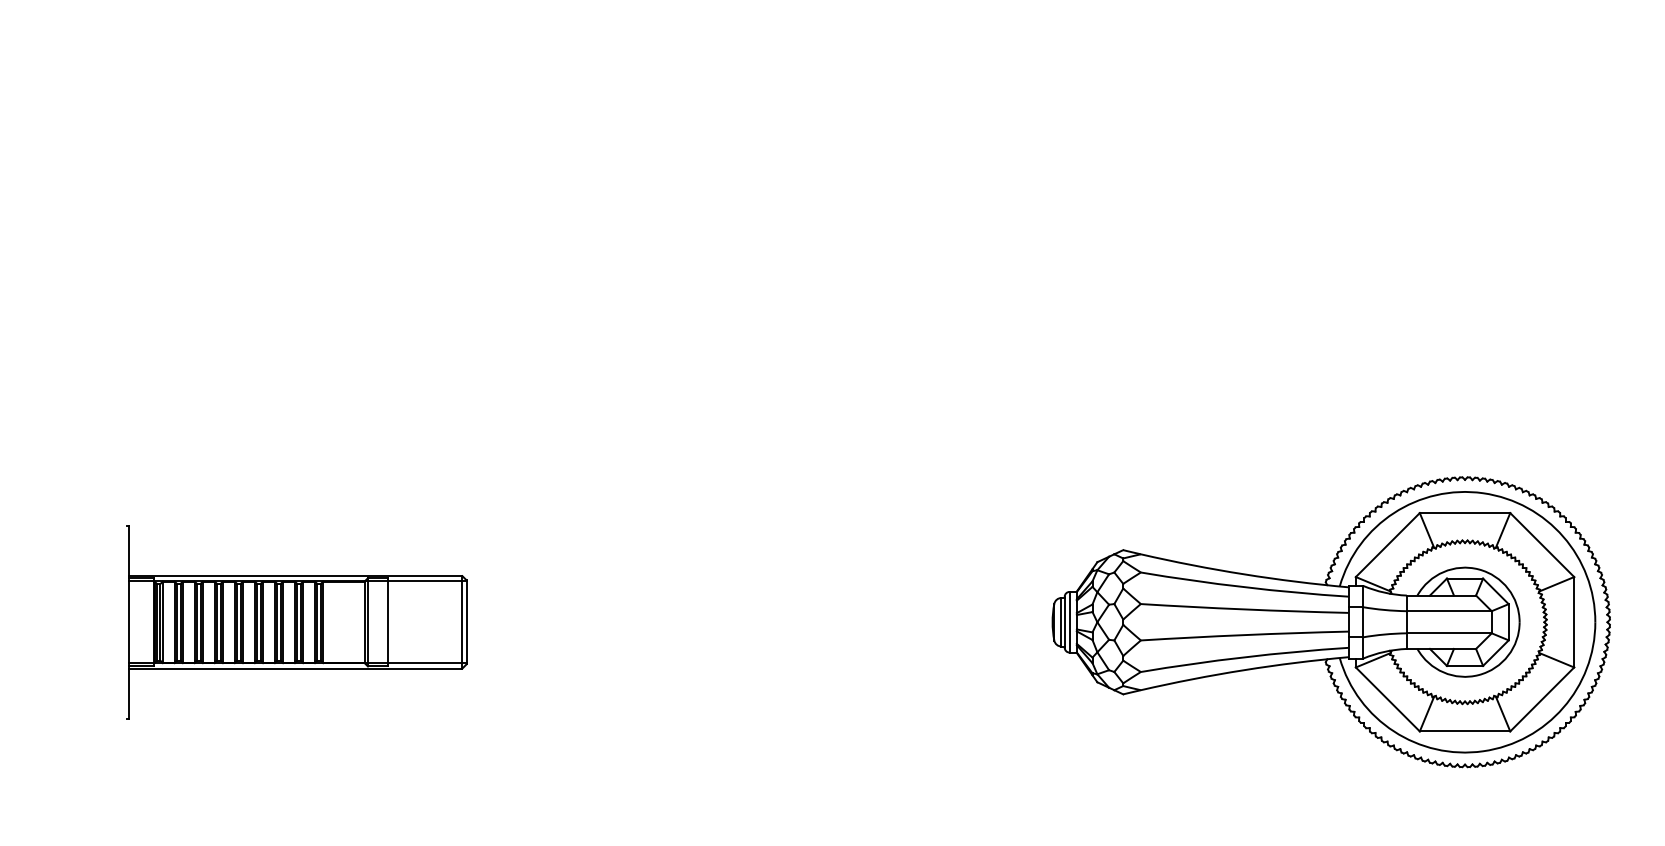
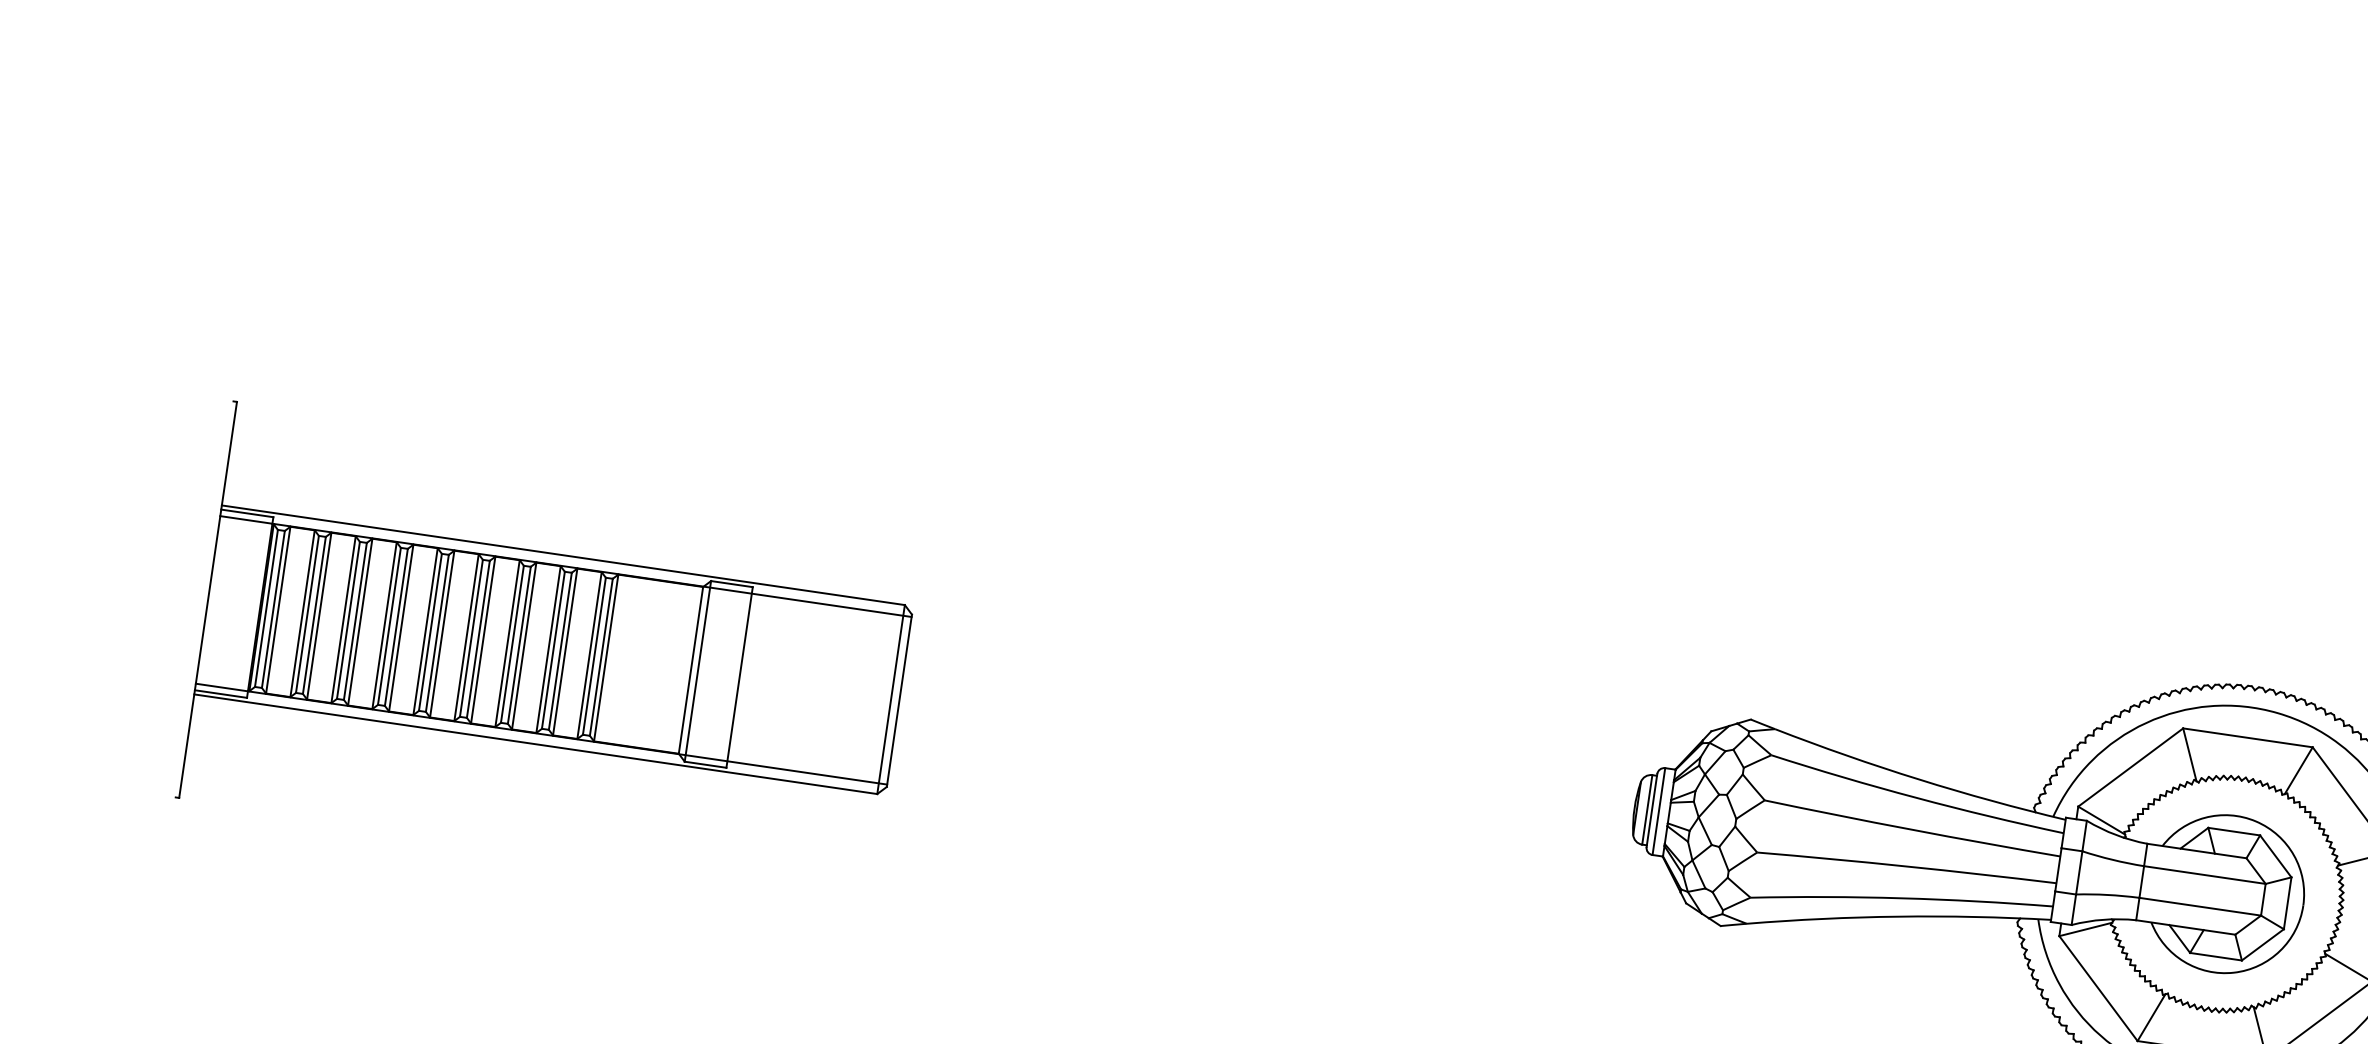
part: (296, 622) -> (551, 650), size x1.43

